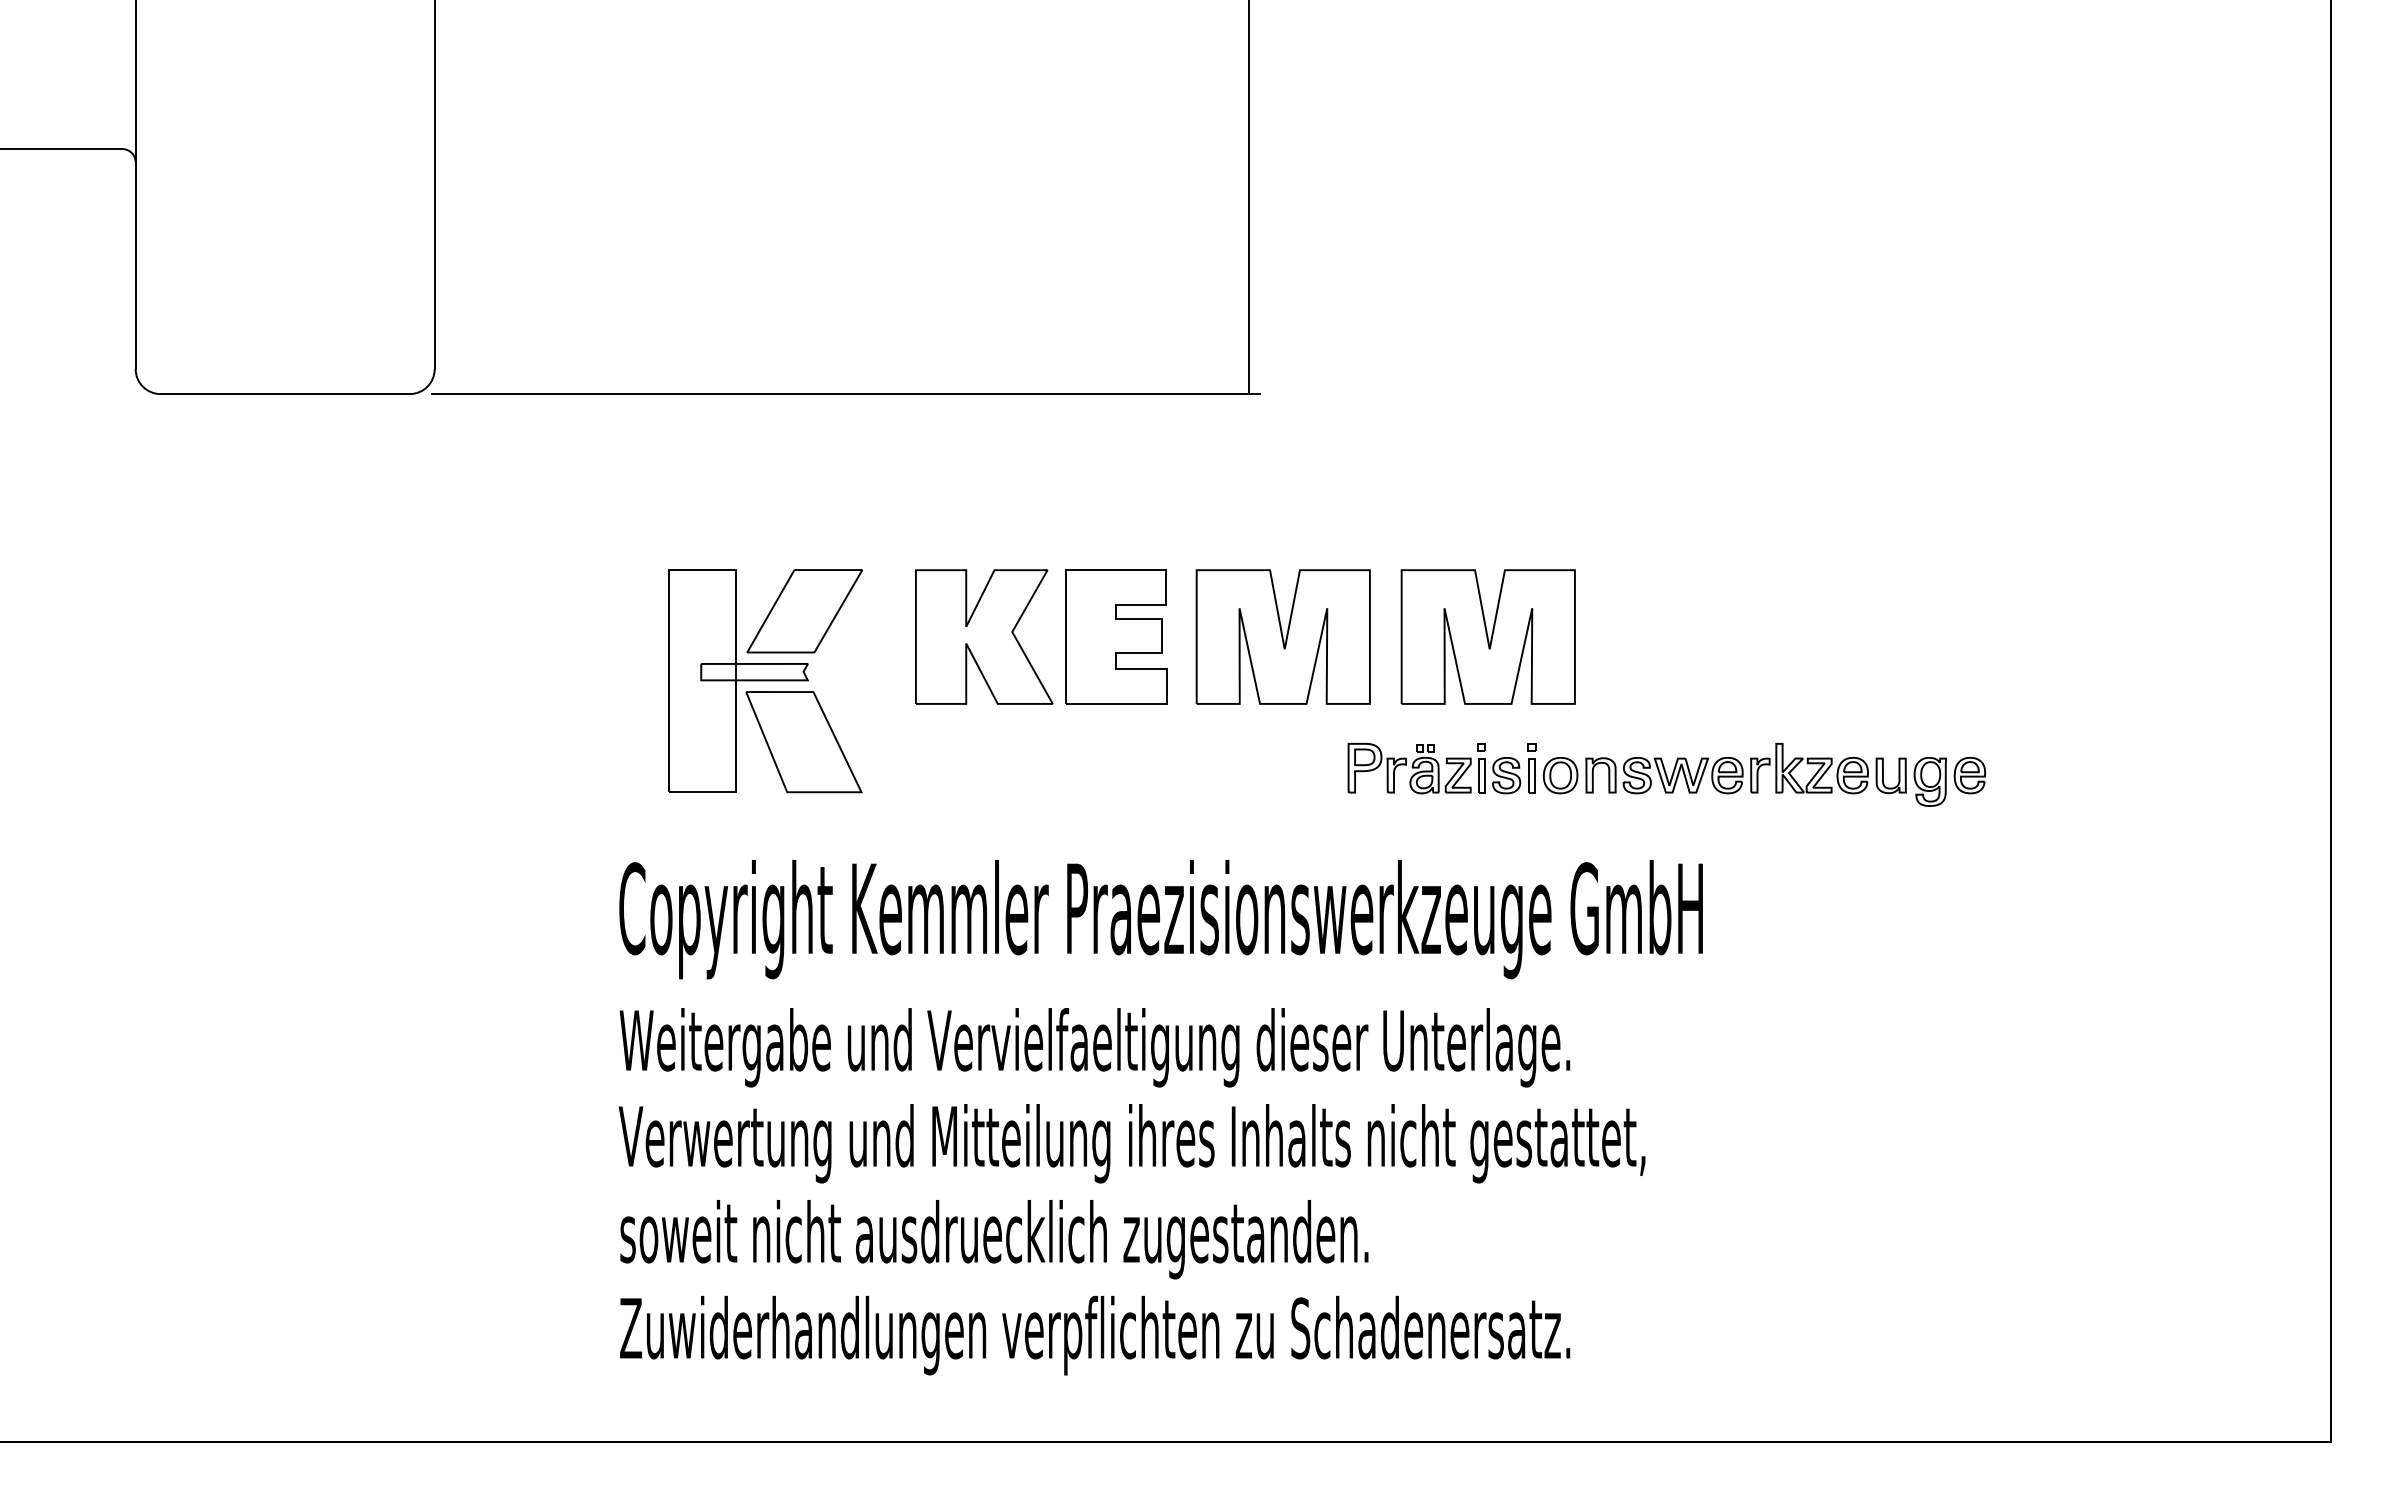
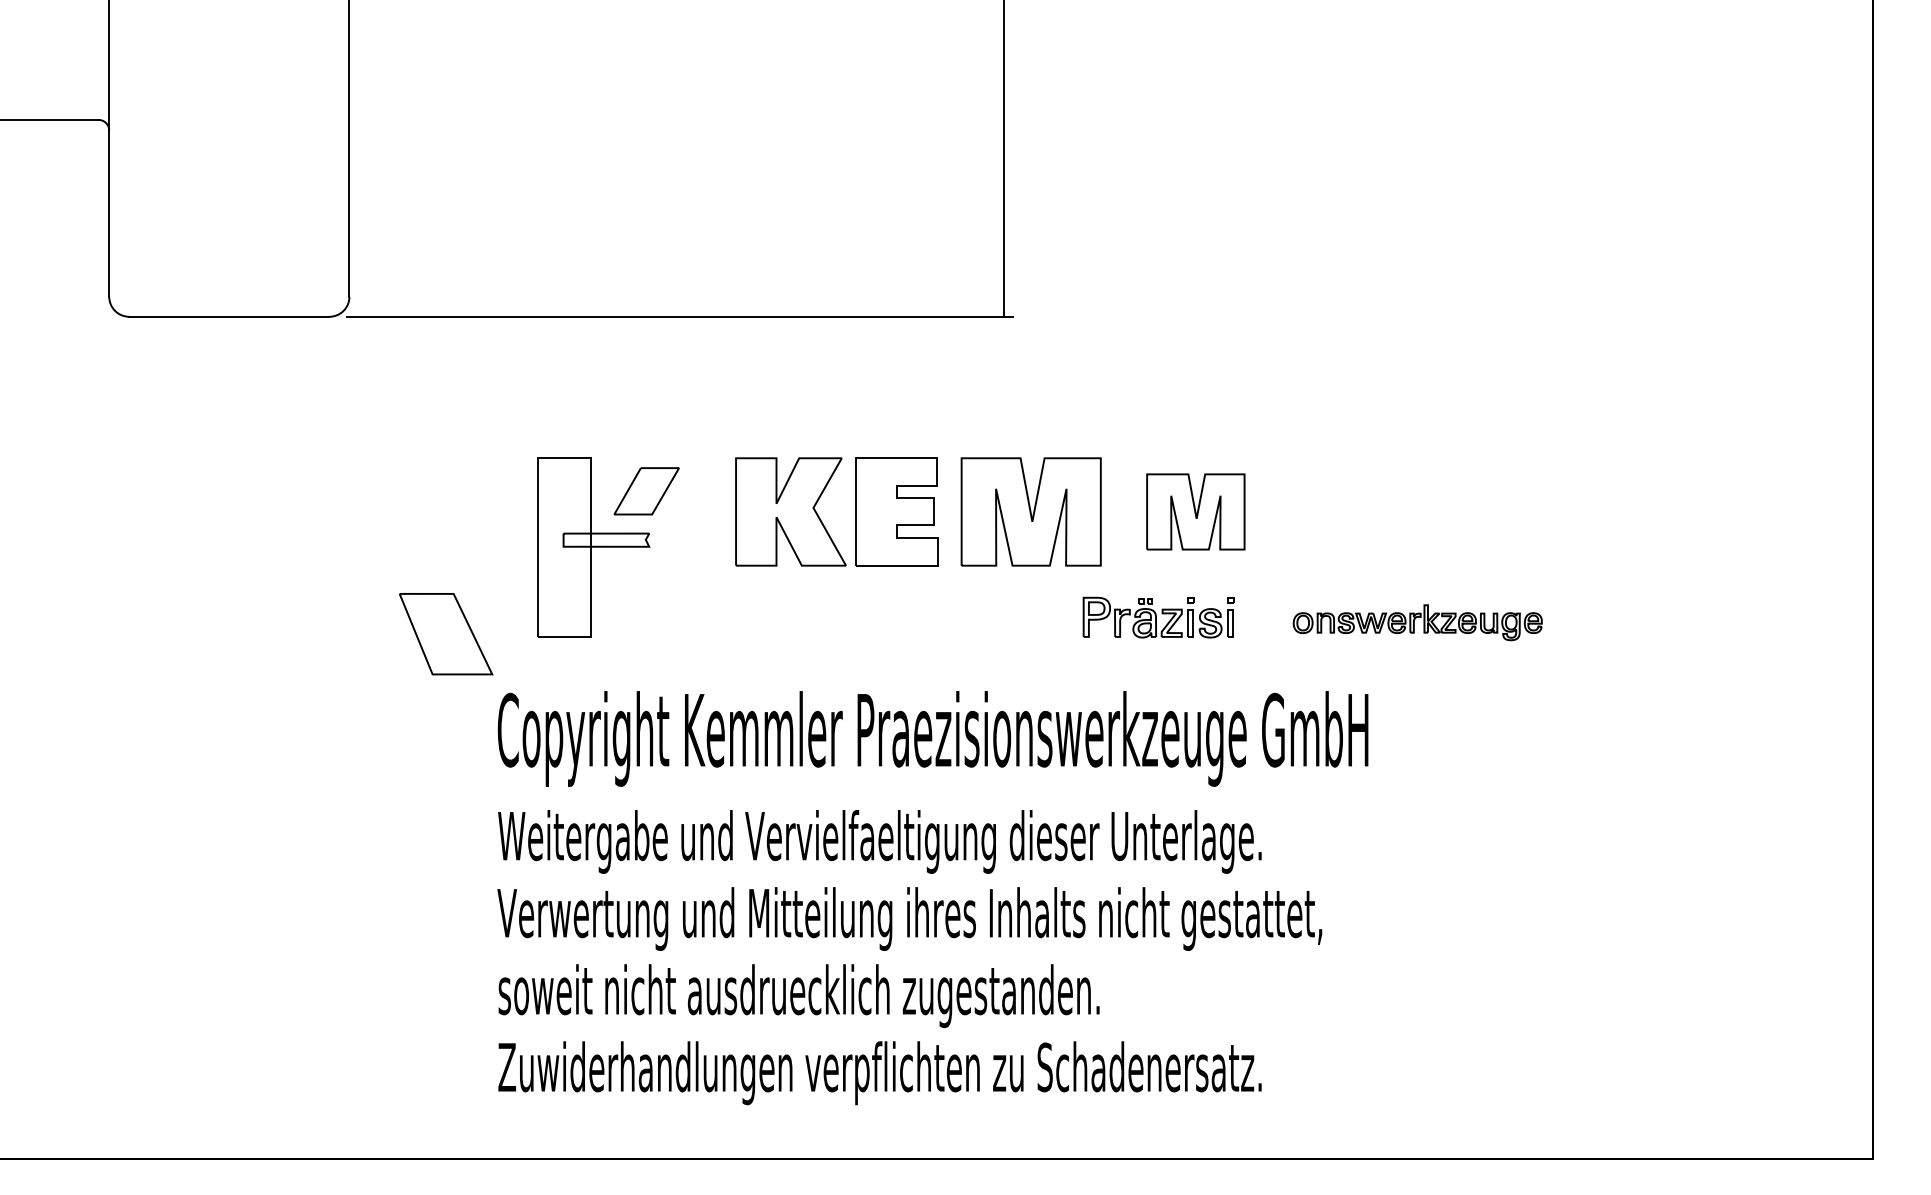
part: (804, 611) -> (646, 491), size x0.7
part: (1487, 636) -> (1195, 511), size x0.7
part: (803, 742) -> (445, 634), moved
part: (1764, 774) -> (1417, 622), size x0.7

